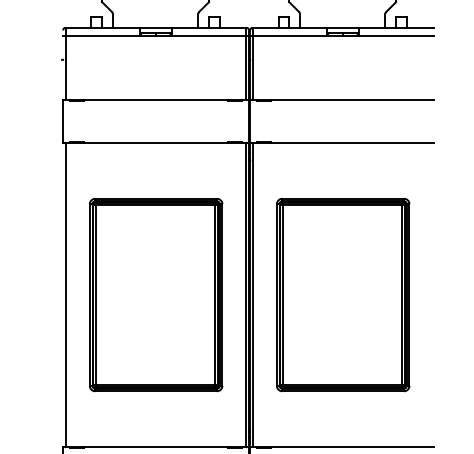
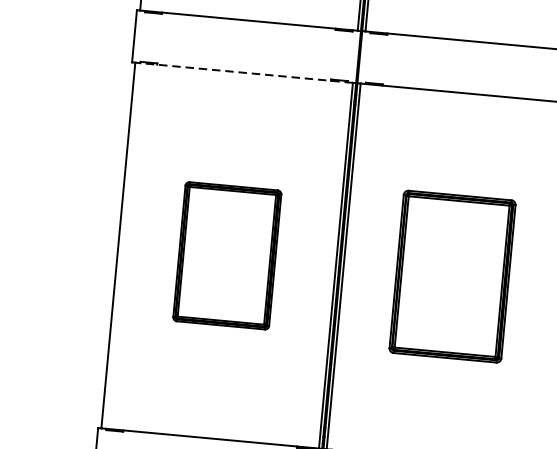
line: (155, 143) -> (243, 73), solid -> dashed
part: (156, 295) -> (227, 256), size x0.6
part: (343, 295) -> (452, 277), size x0.7

